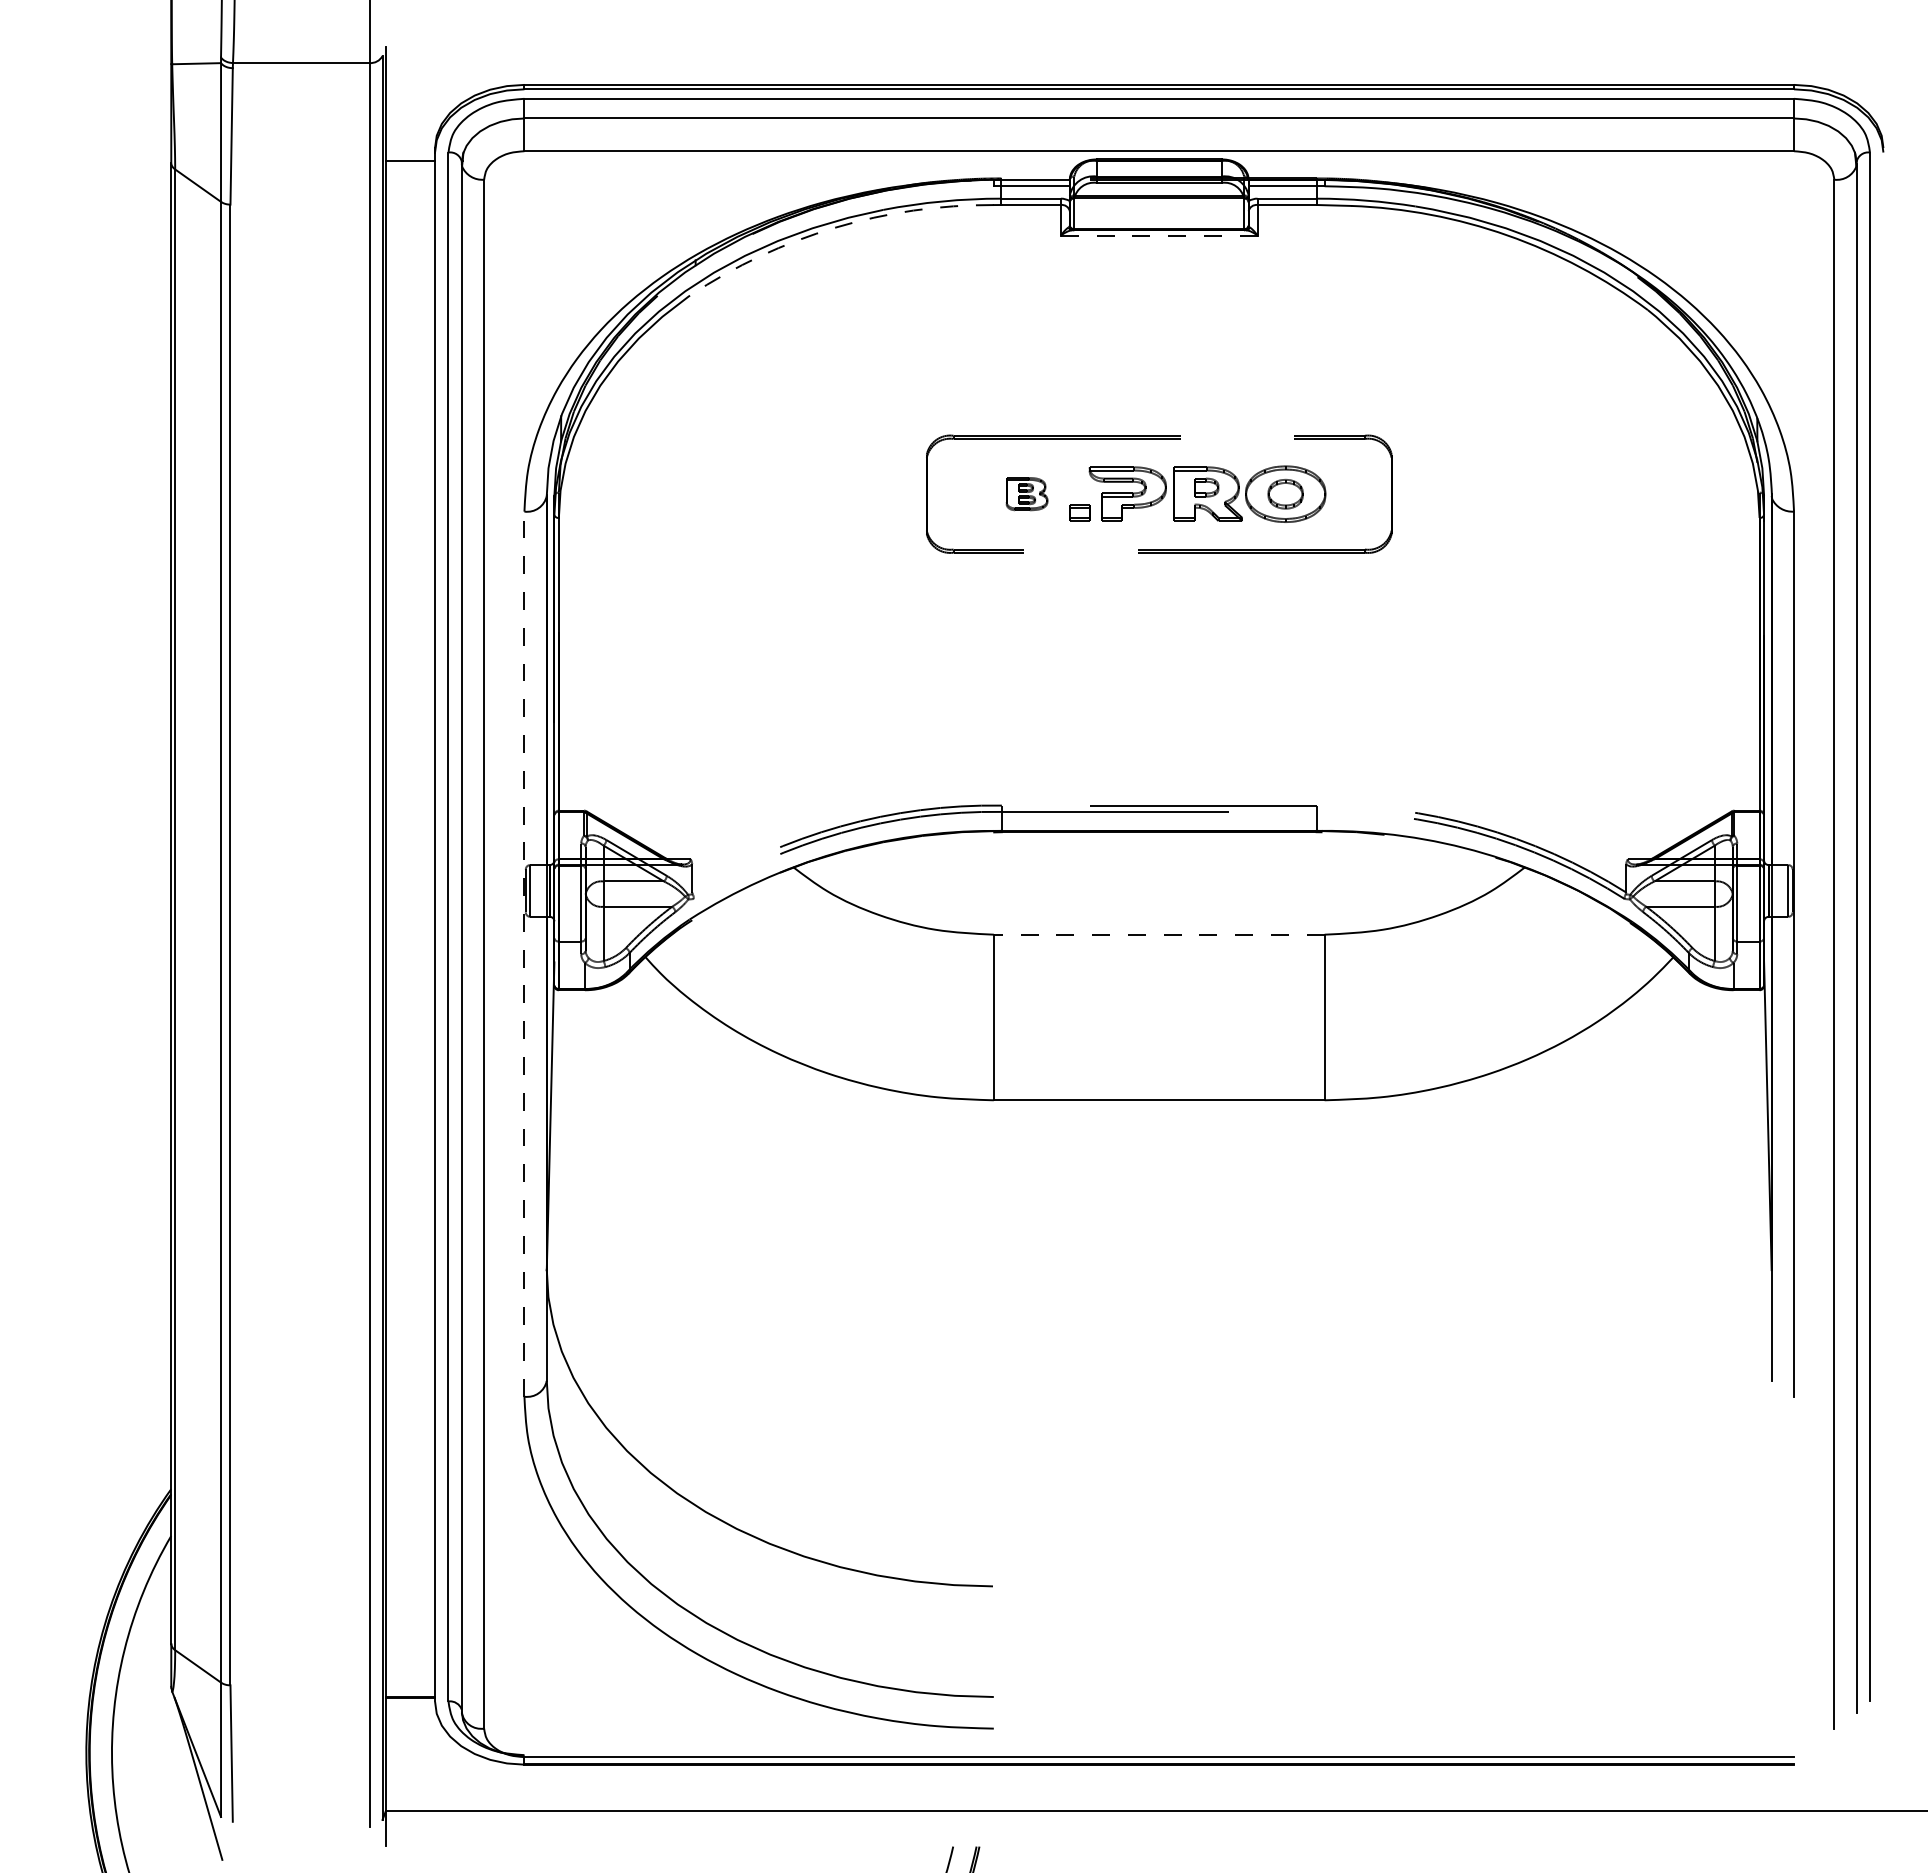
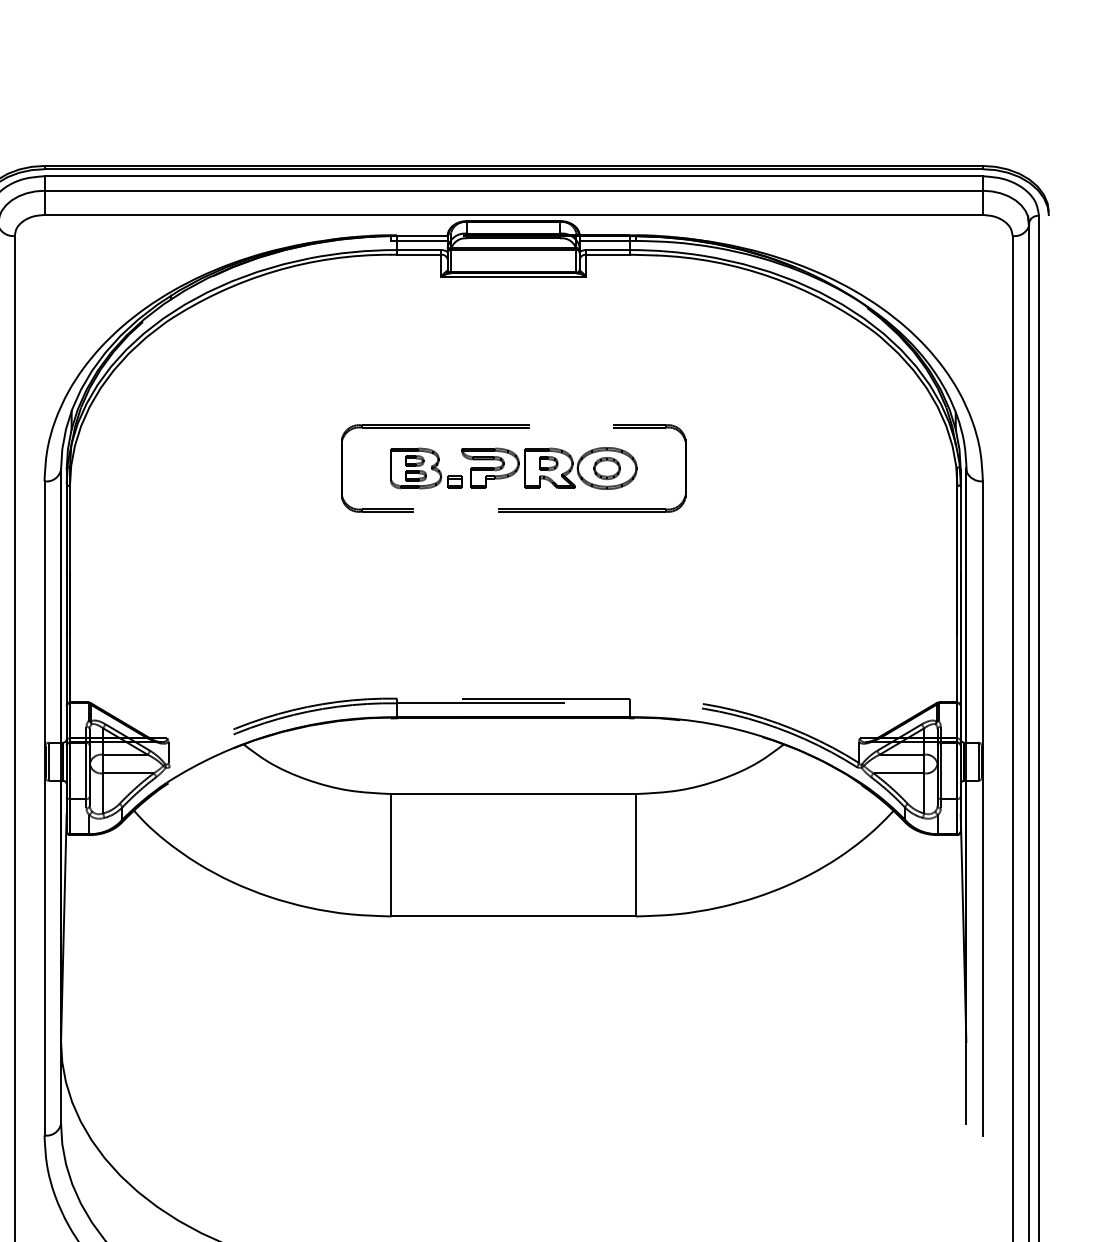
arc: (835, 227) -> (274, 271), dashed -> solid
line: (1158, 235) -> (513, 277), dashed -> solid
part: (1026, 493) -> (415, 467), size x1.67
line: (1158, 934) -> (513, 793), dashed -> solid
line: (524, 954) -> (44, 808), dashed -> solid

